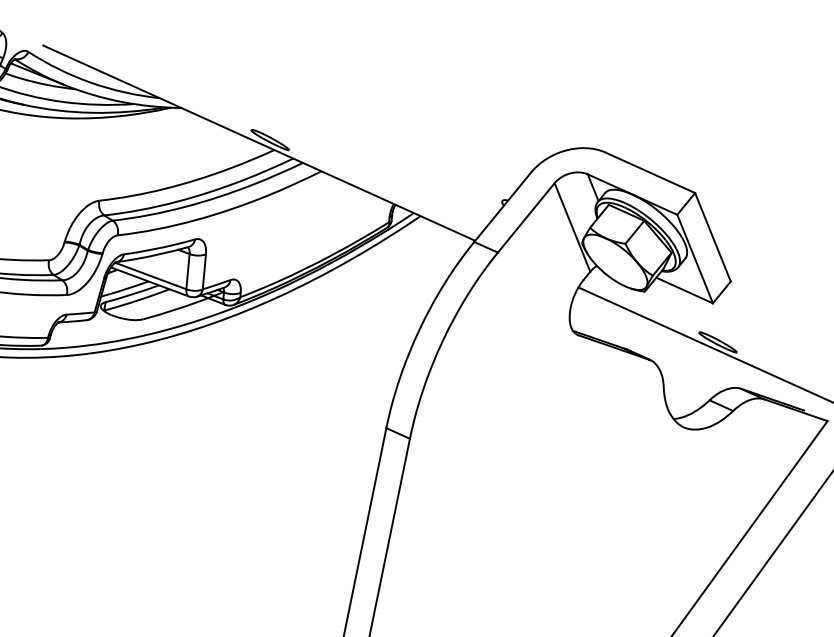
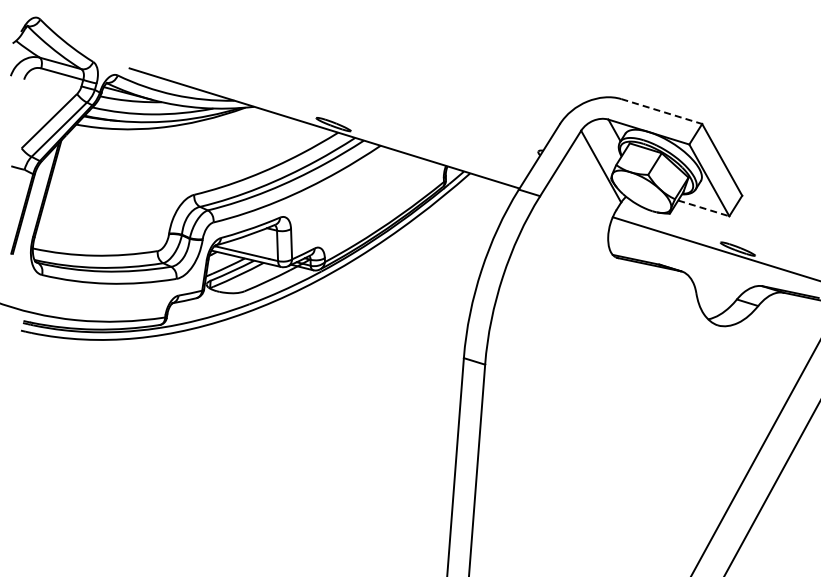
line: (651, 172) -> (662, 111), solid -> dashed
line: (684, 290) -> (703, 208), solid -> dashed

